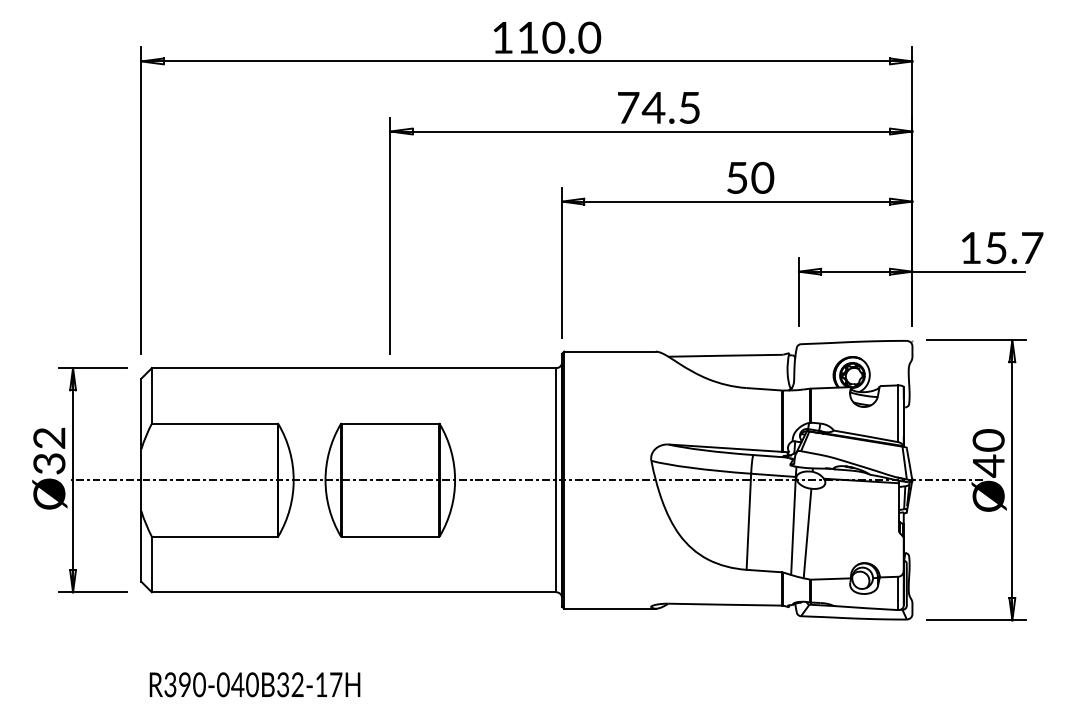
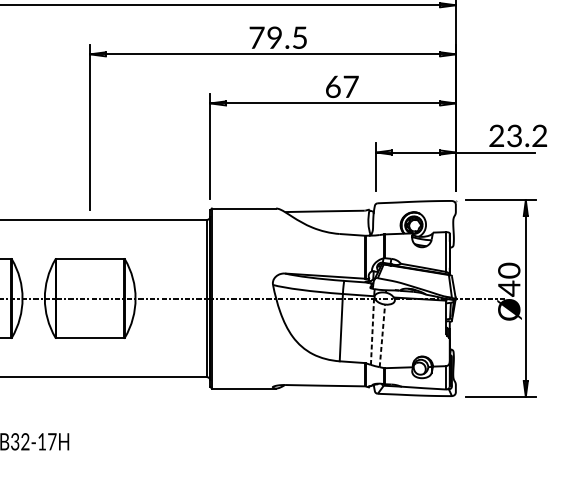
text: (653, 107) -> (274, 37), 74.5 -> 79.5
text: (750, 177) -> (342, 86), 50 -> 67
text: (1001, 248) -> (518, 136), 15.7 -> 23.2
line: (793, 525) -> (372, 330), solid -> dashed
line: (807, 533) -> (382, 335), solid -> dashed

